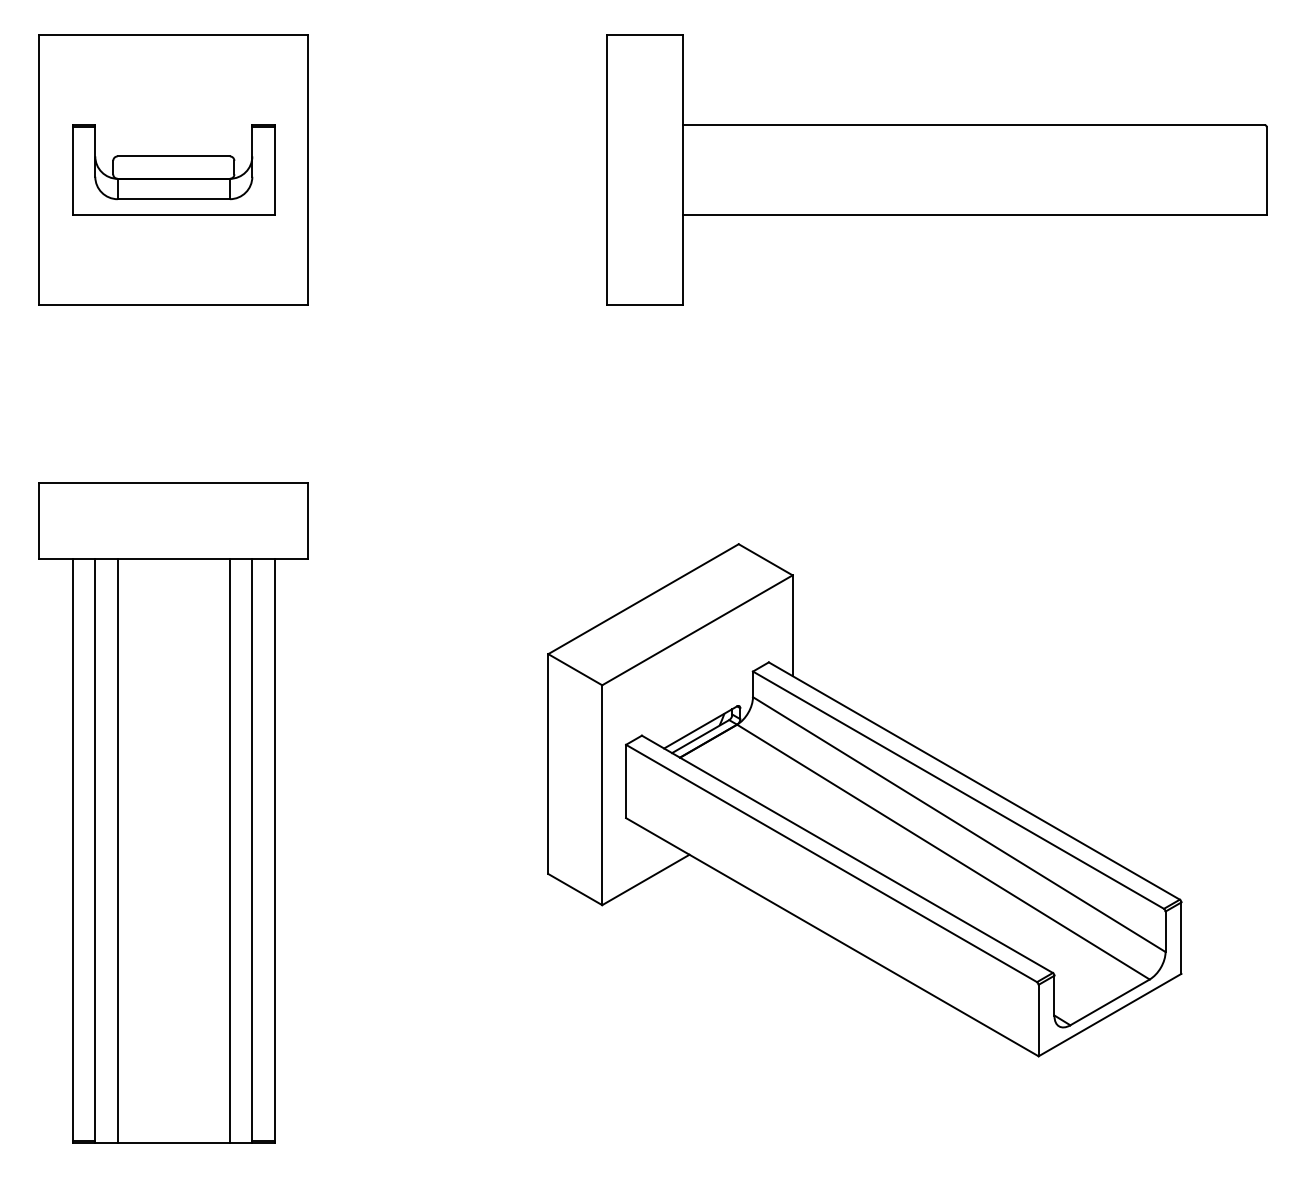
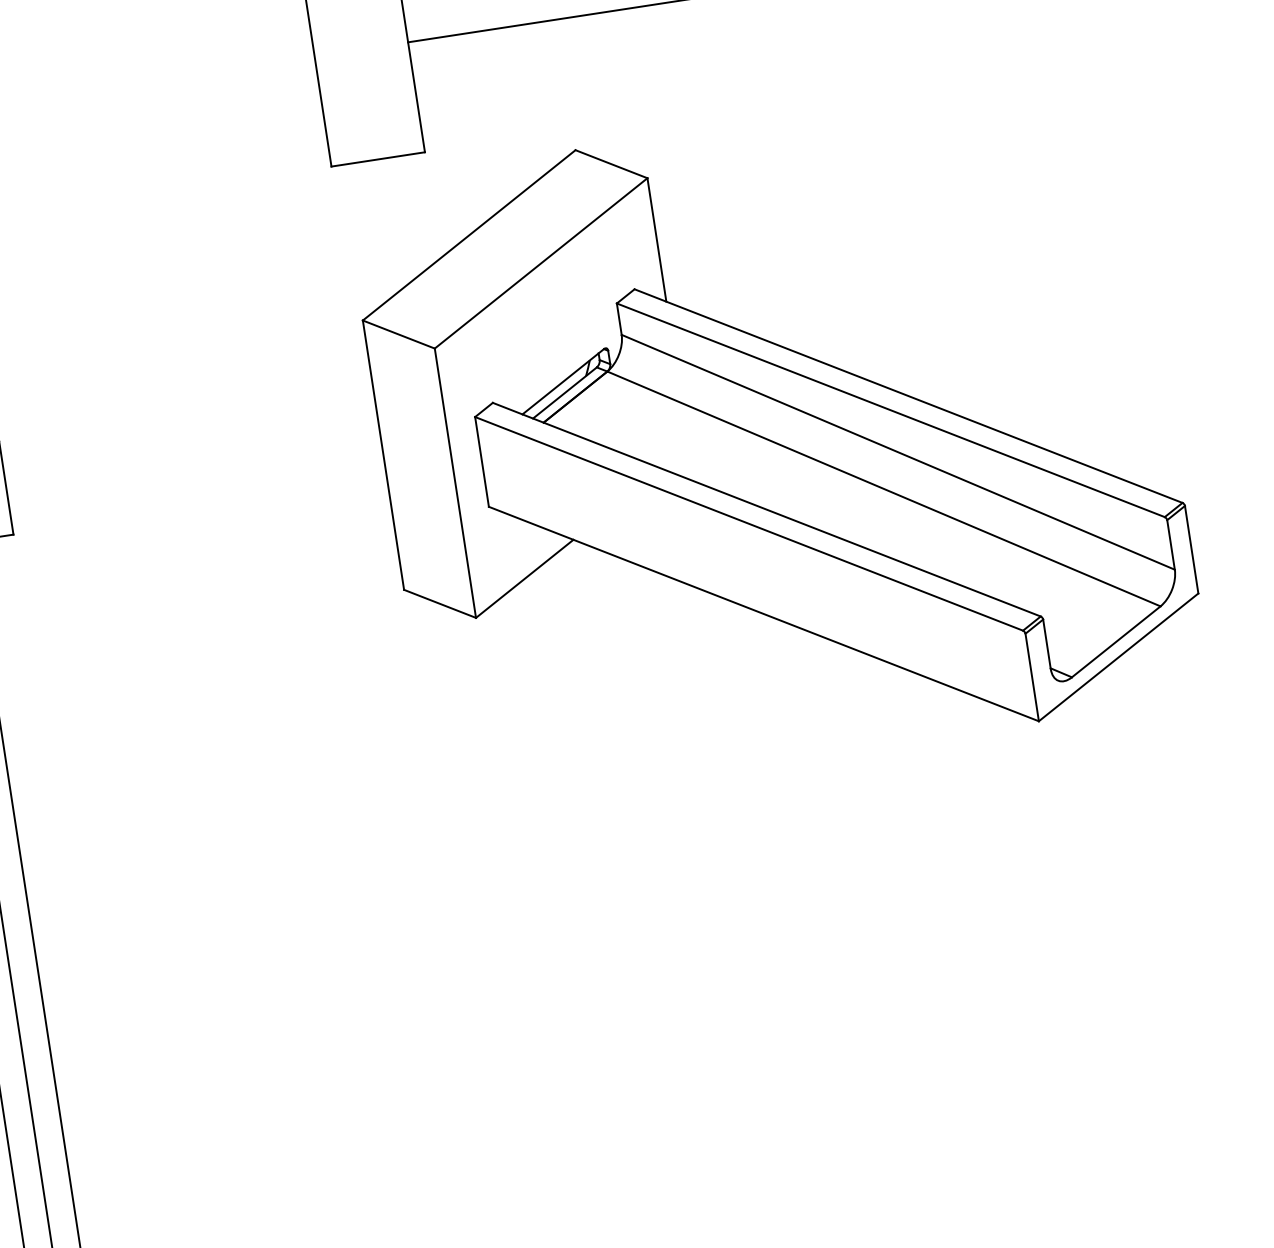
part: (864, 800) -> (777, 440), moved

